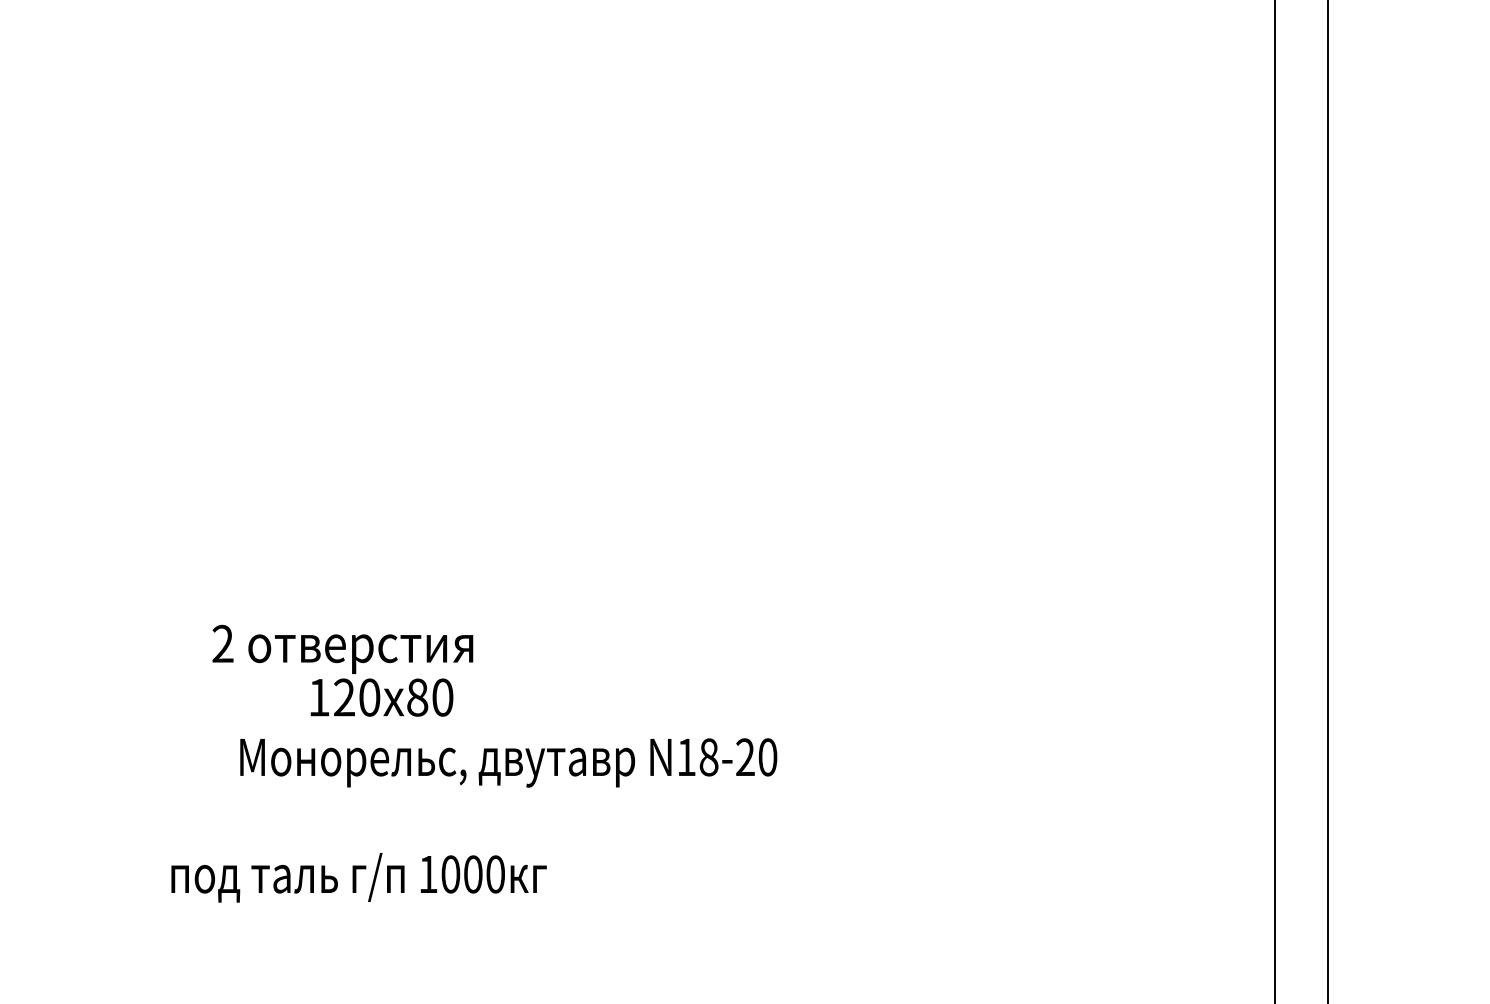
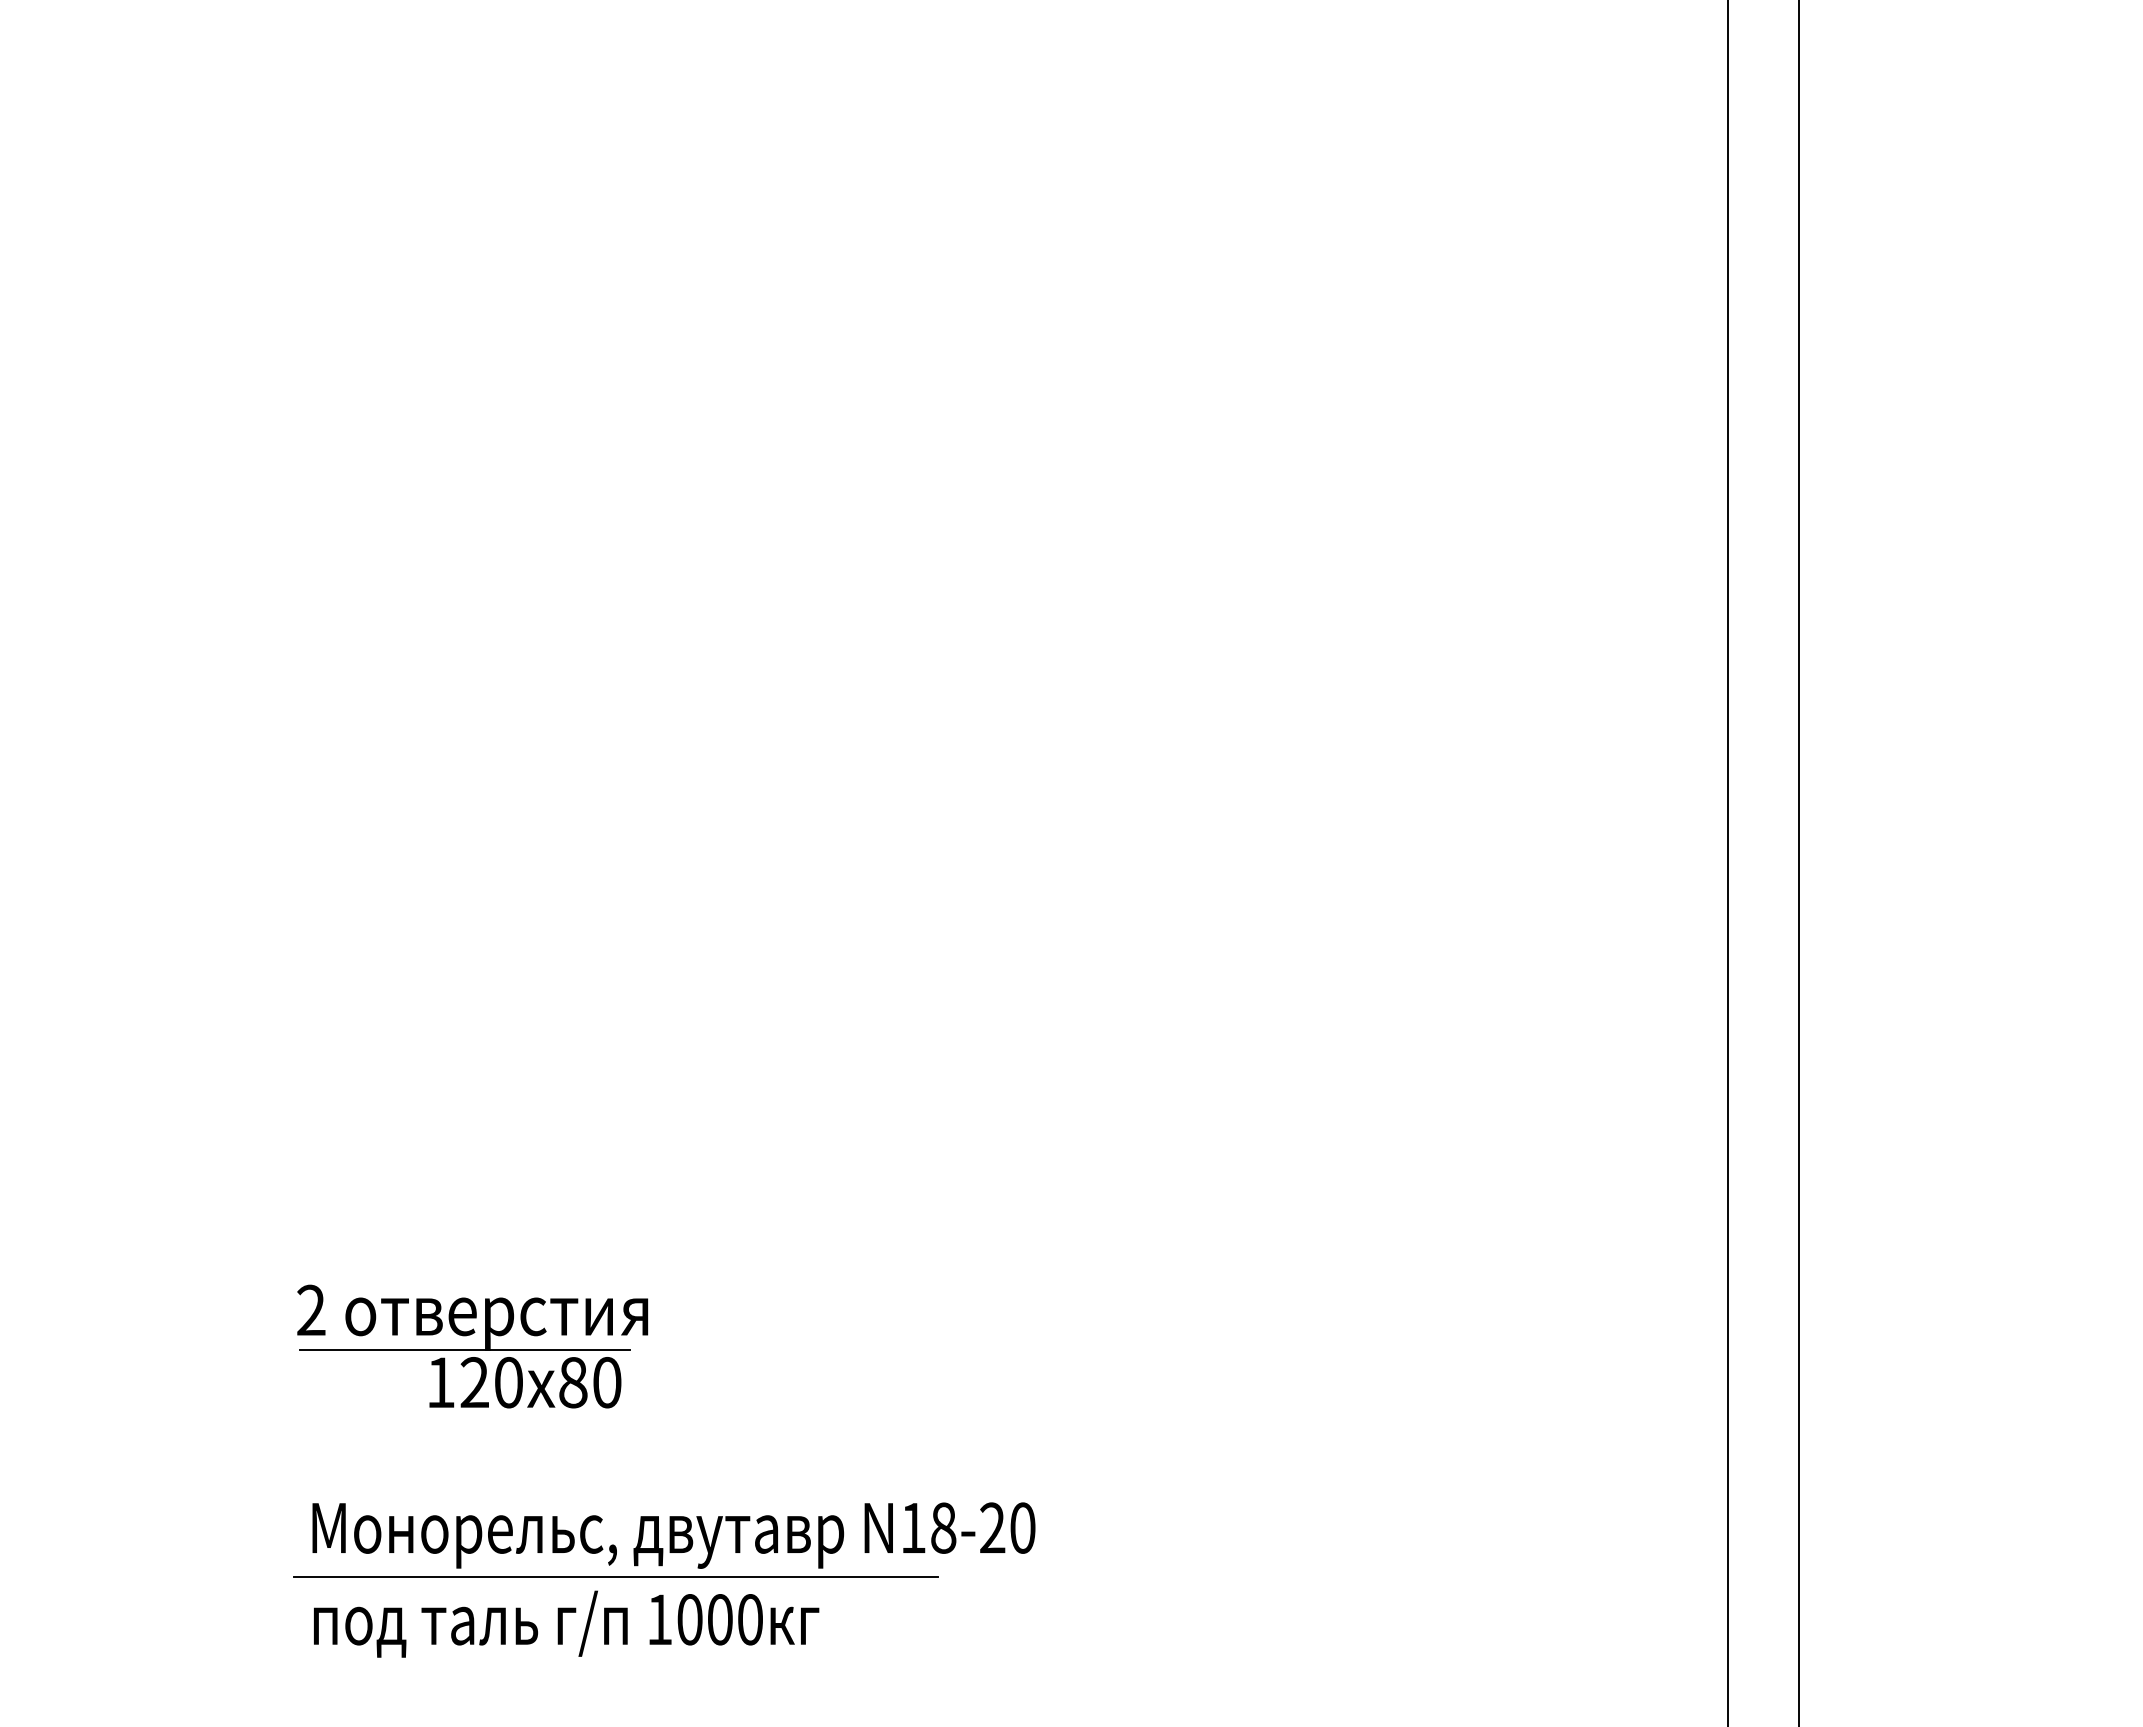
line: (336, 673) -> (464, 1350), added
text: (508, 762) -> (673, 1535), moved
line: (448, 841) -> (615, 1576), added
text: (359, 877) -> (566, 1623), moved

